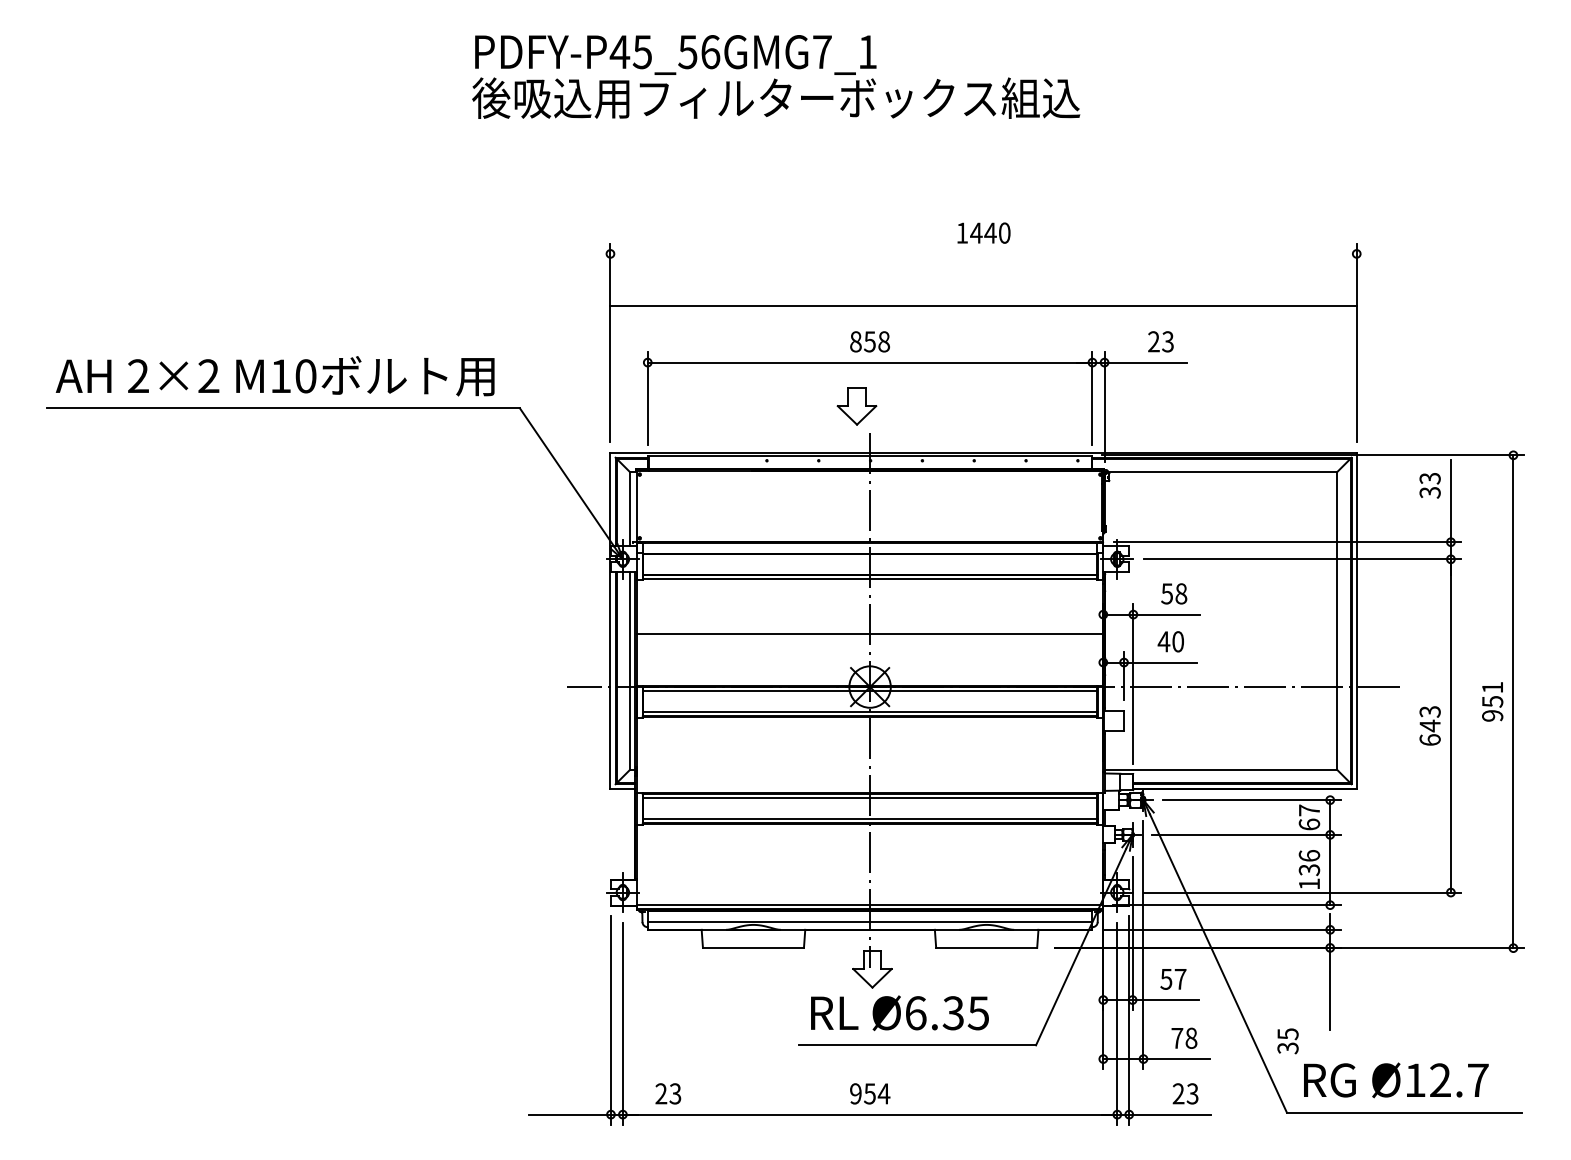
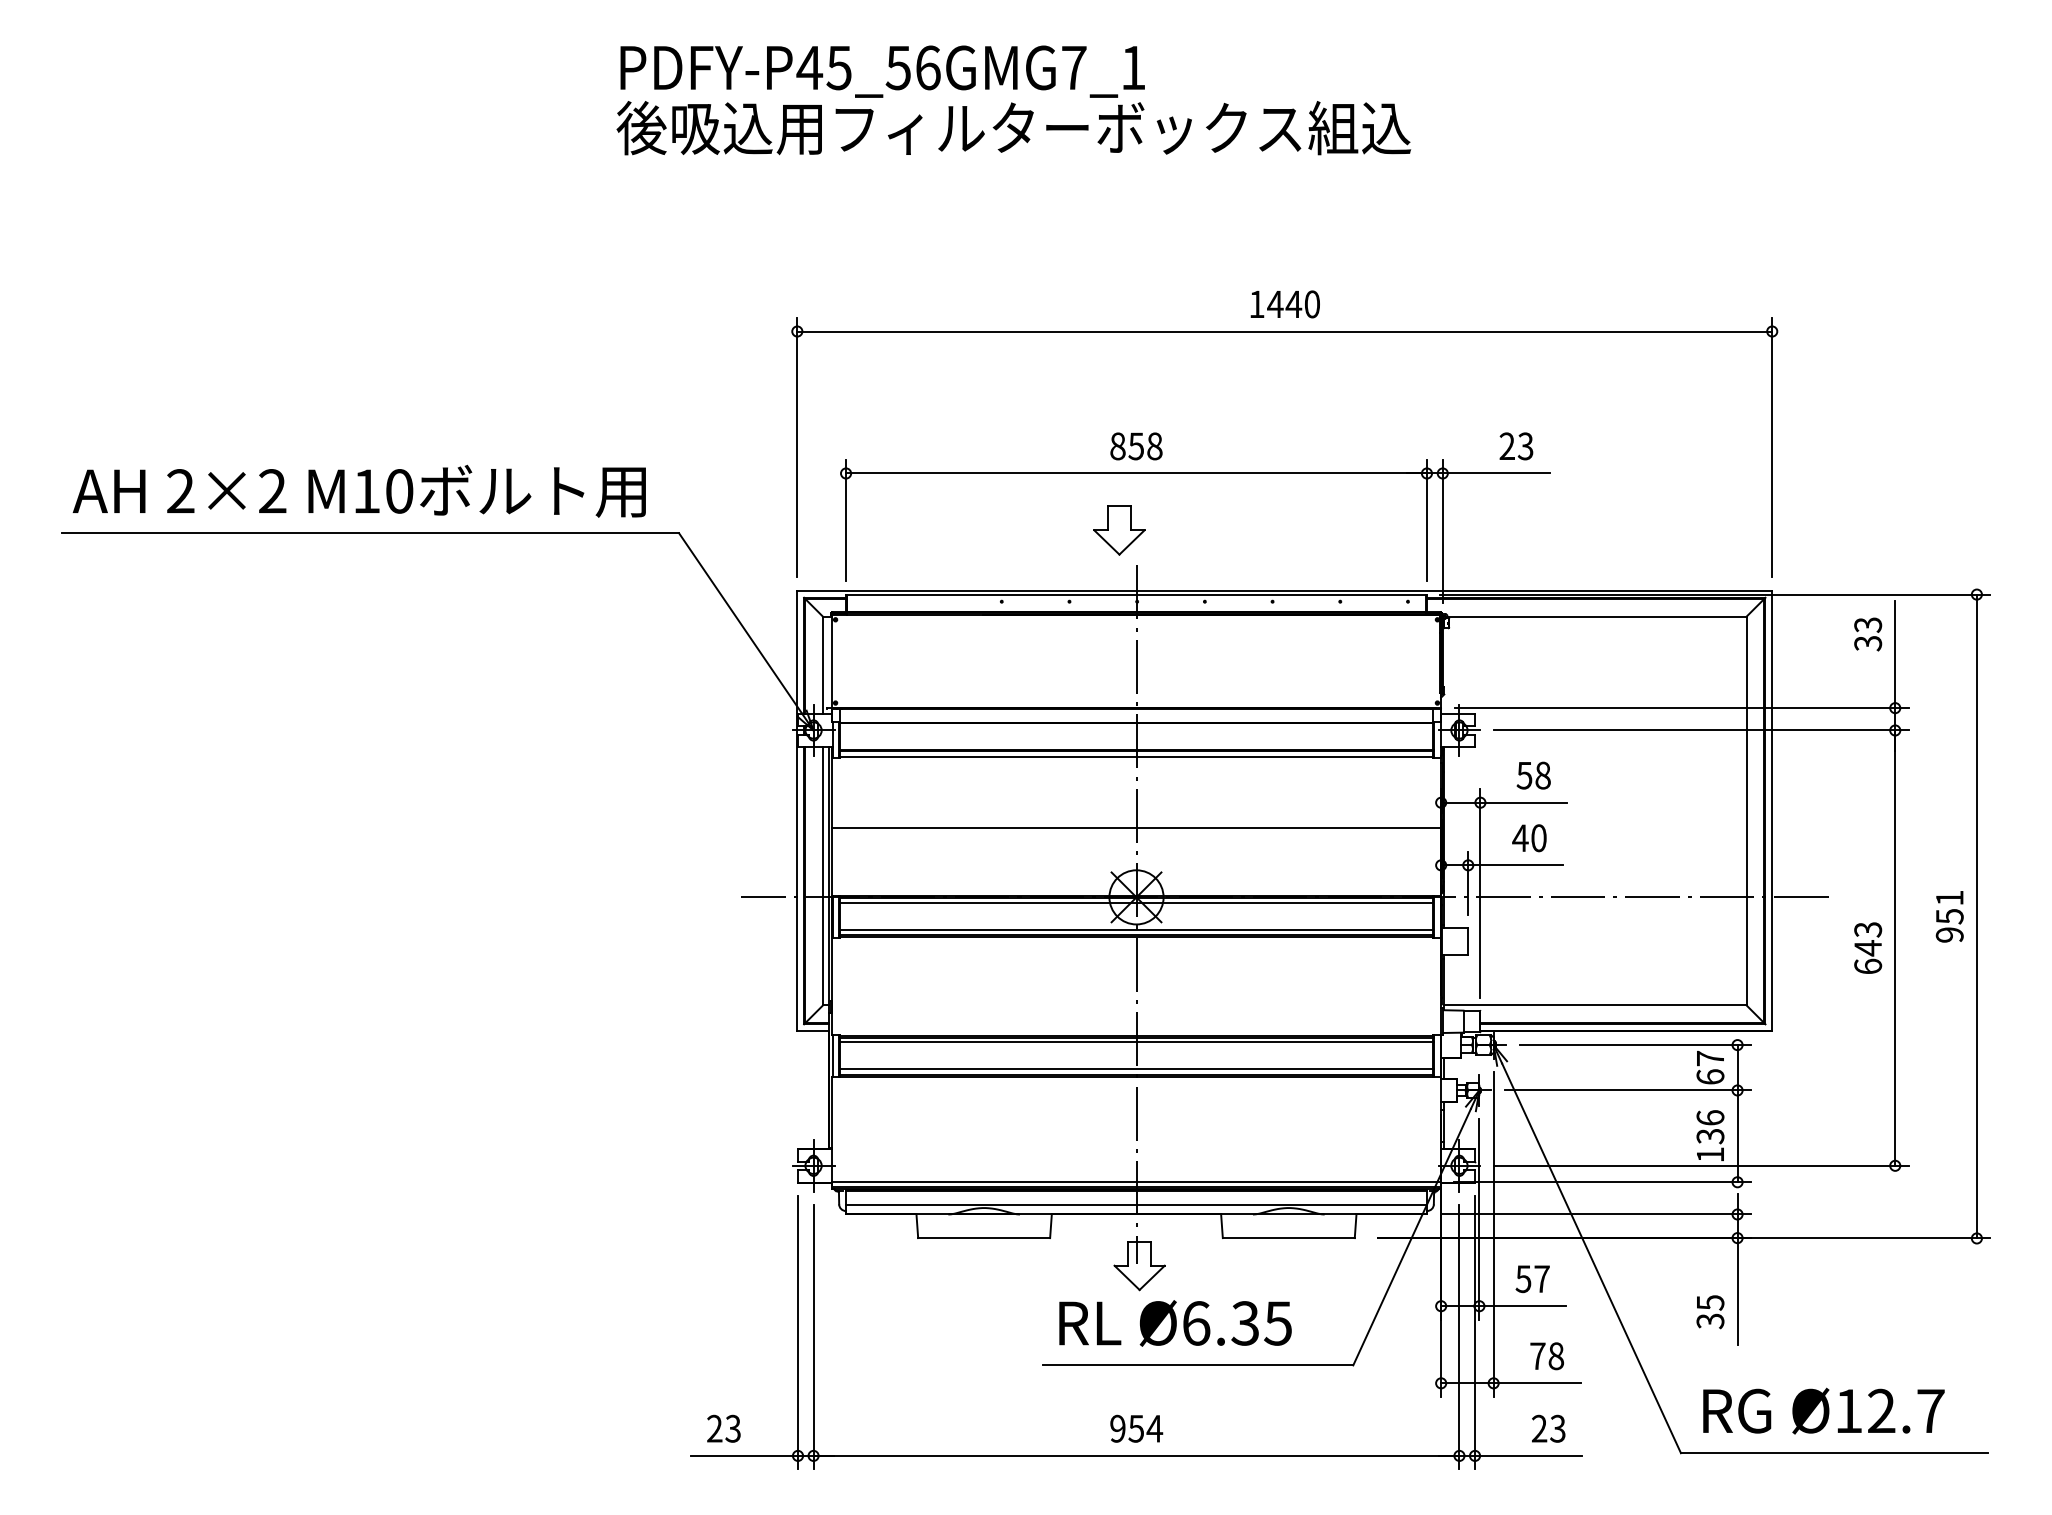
line: (983, 305) -> (1284, 331), moved
text: (1288, 1041) -> (1710, 1312), moved
text: (667, 1093) -> (723, 1428), moved

